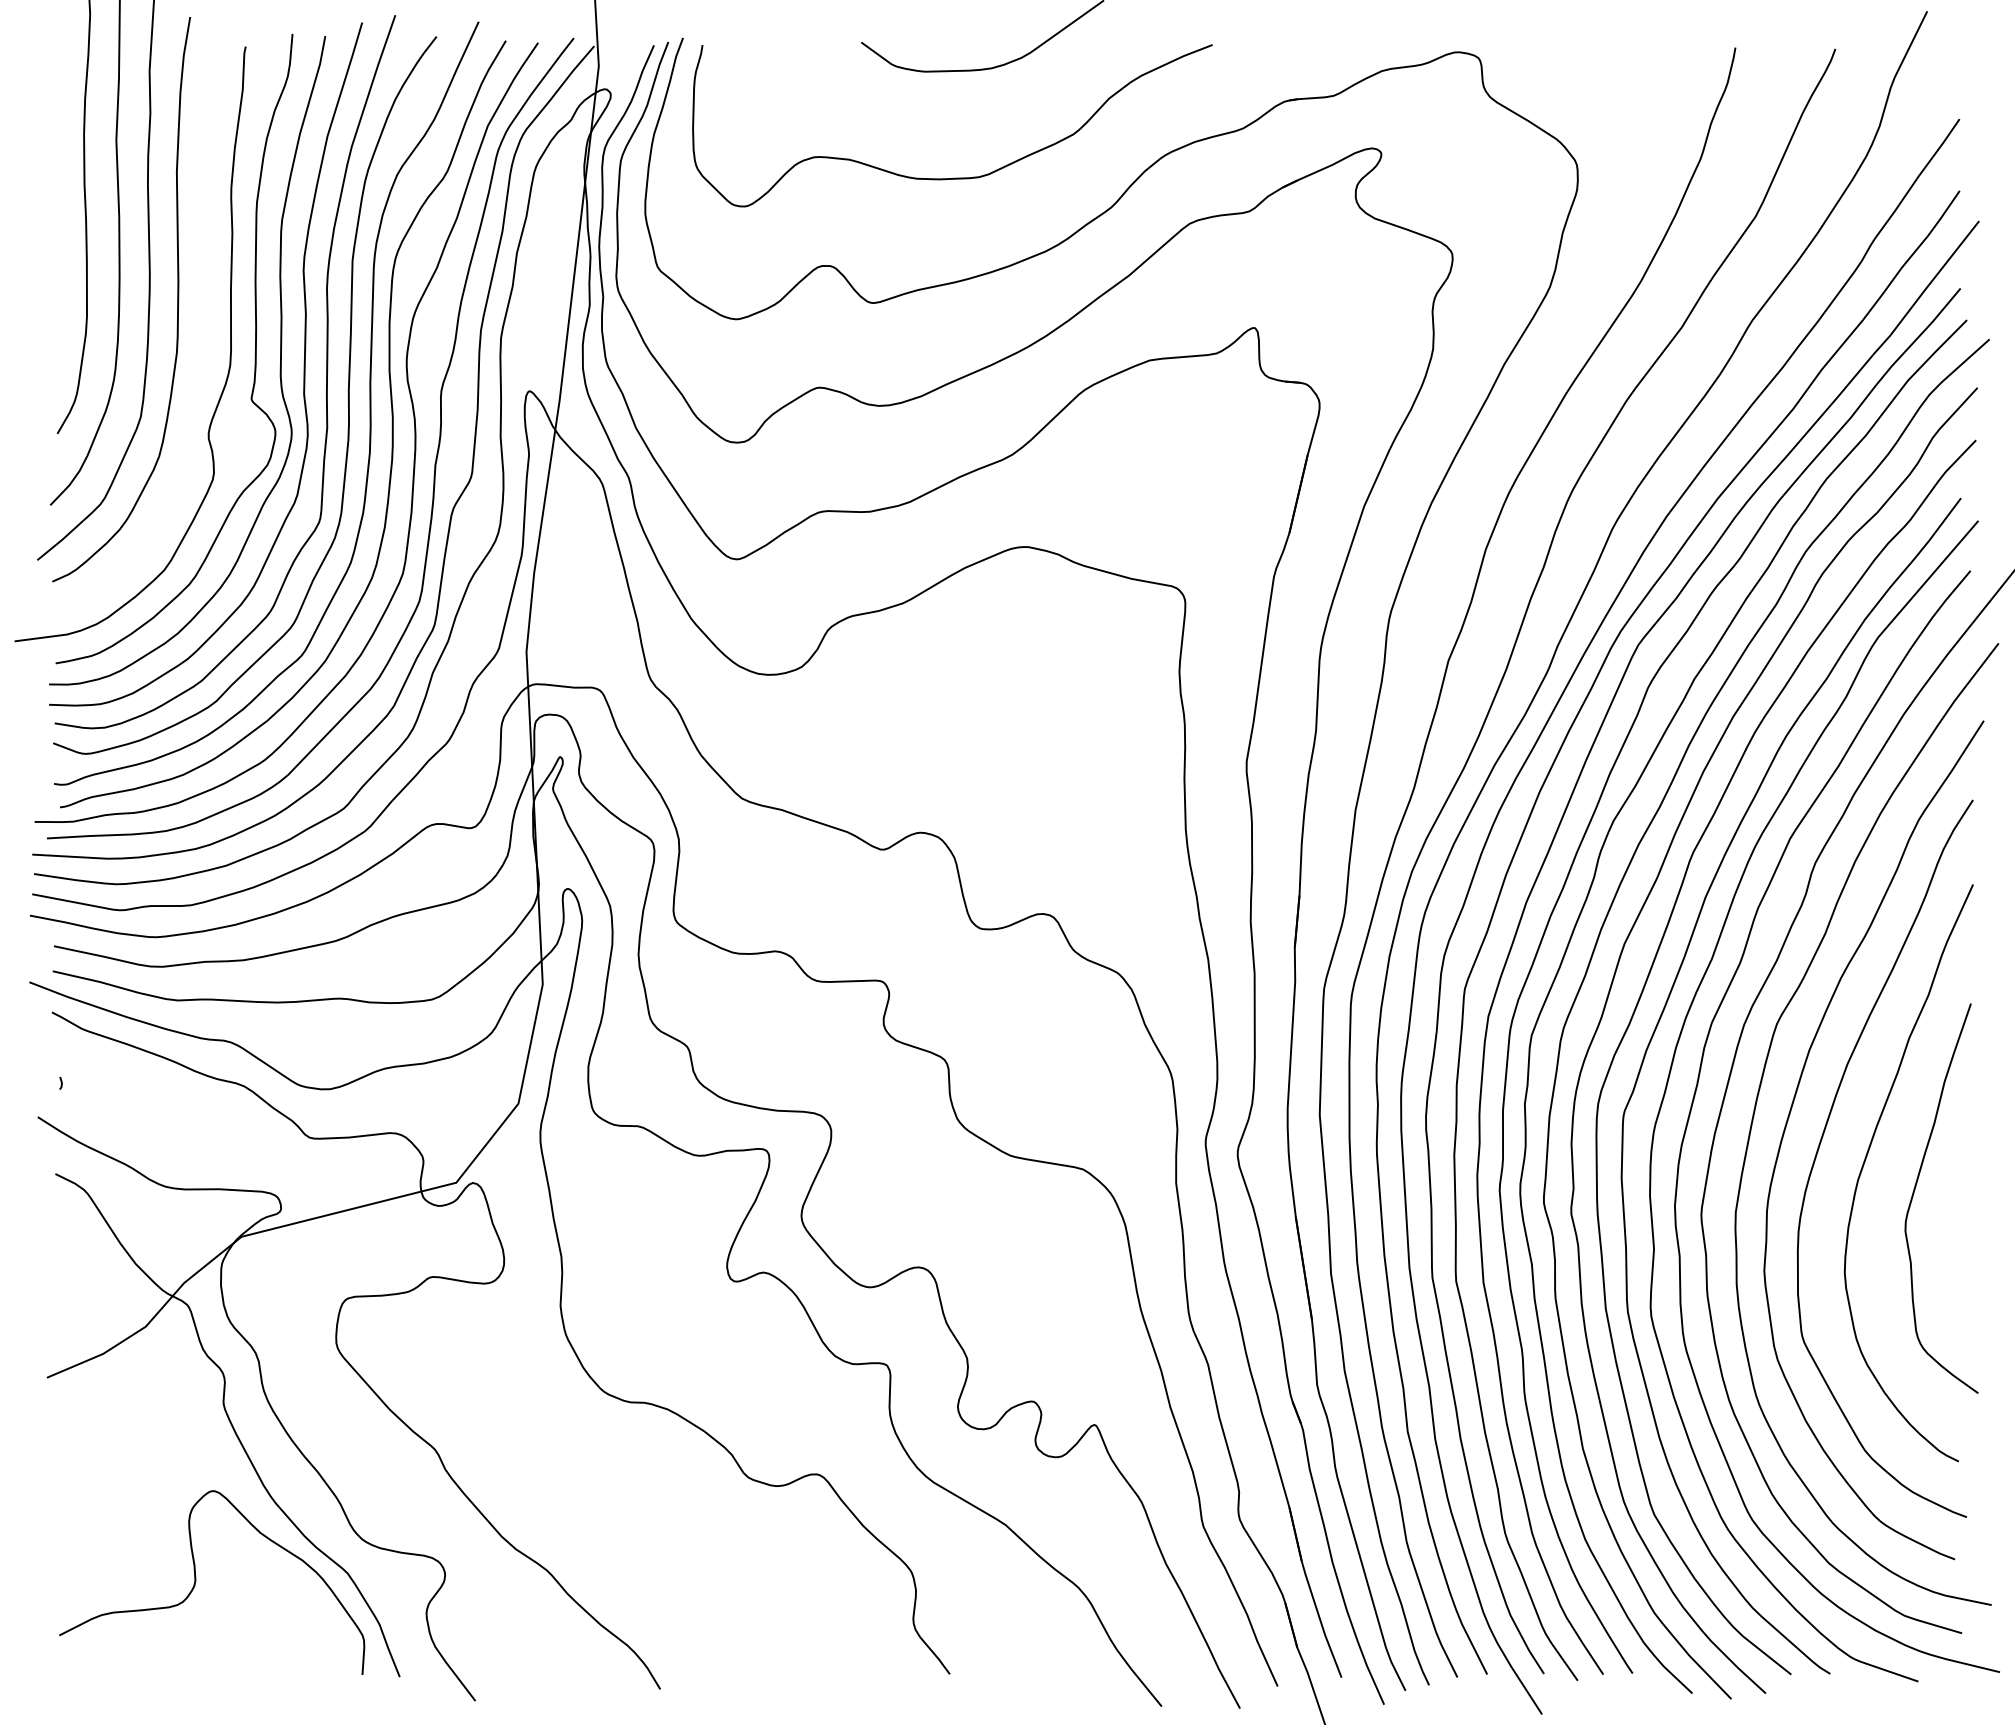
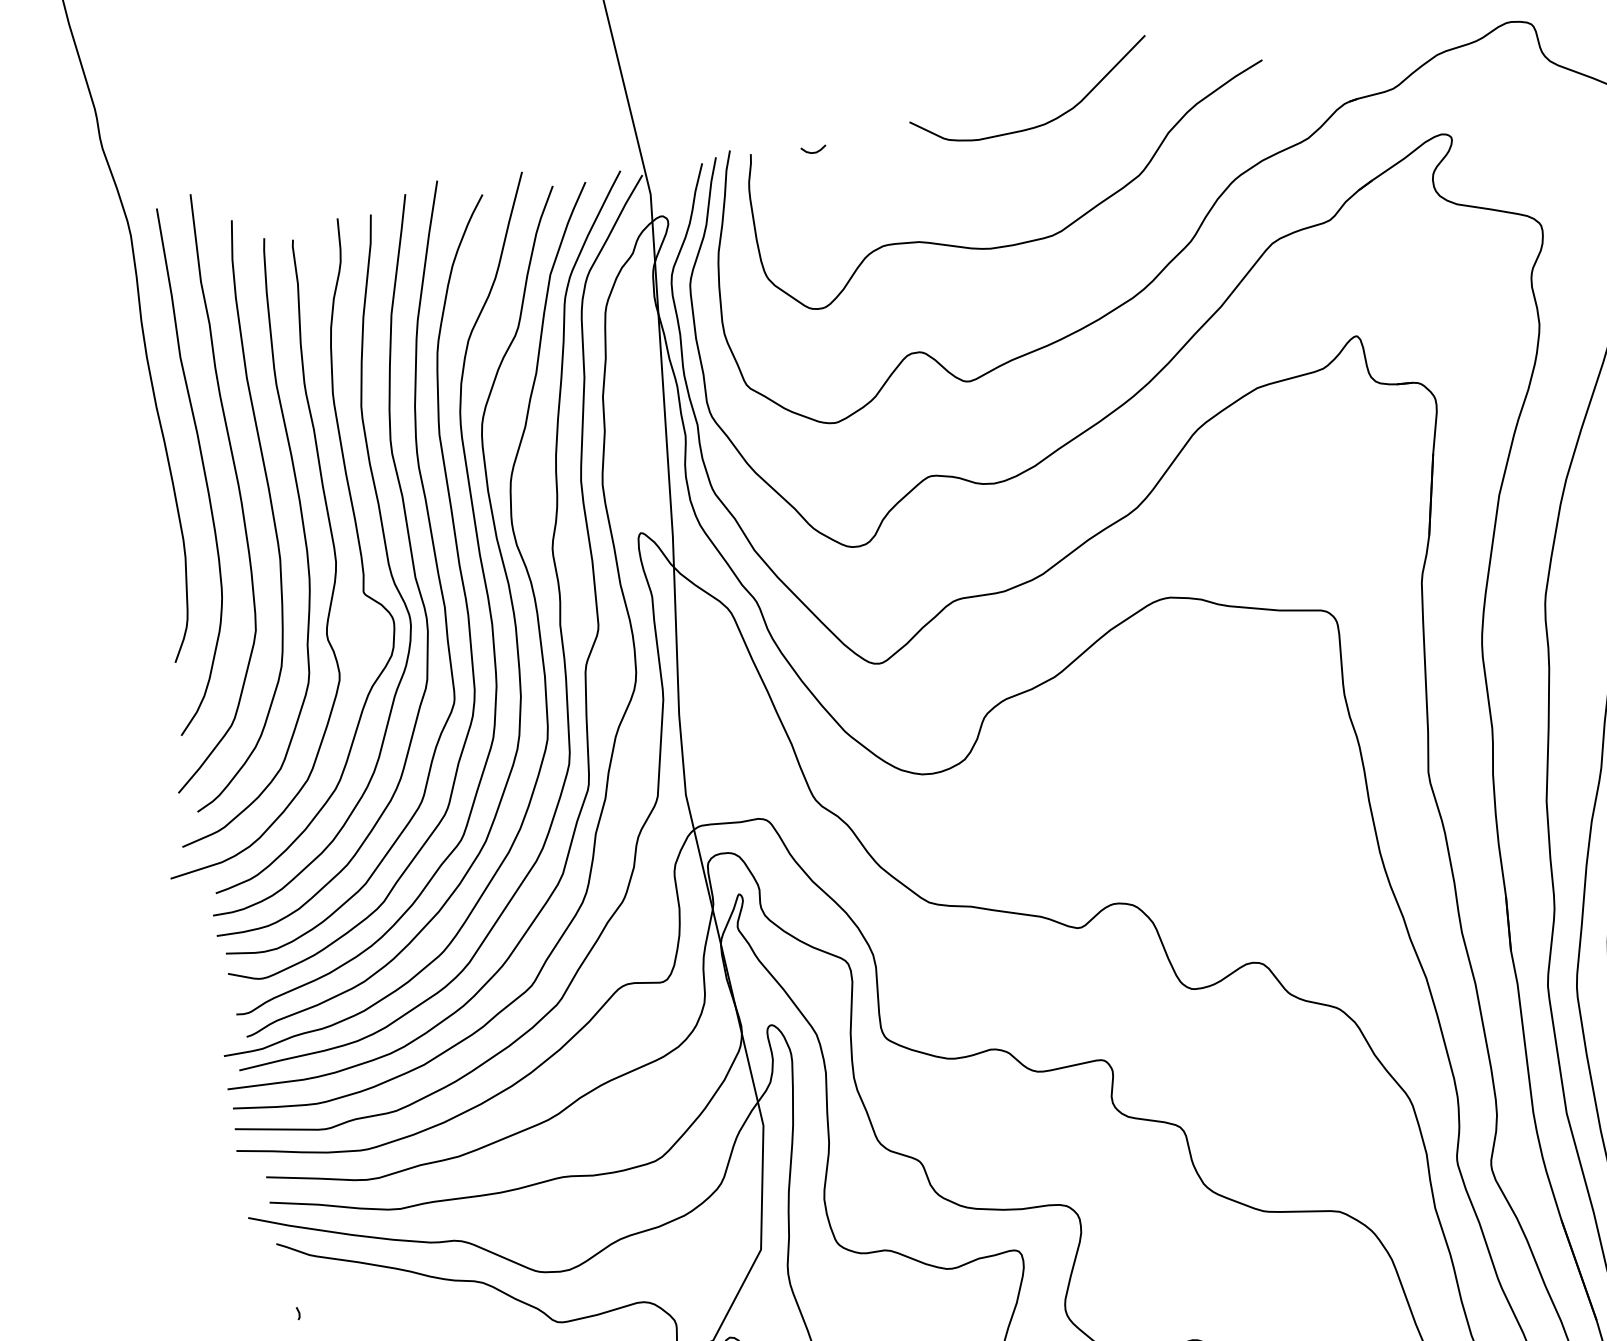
curve: (763, 54) -> (813, 152), added
curve: (203, 335) -> (303, 537), added

